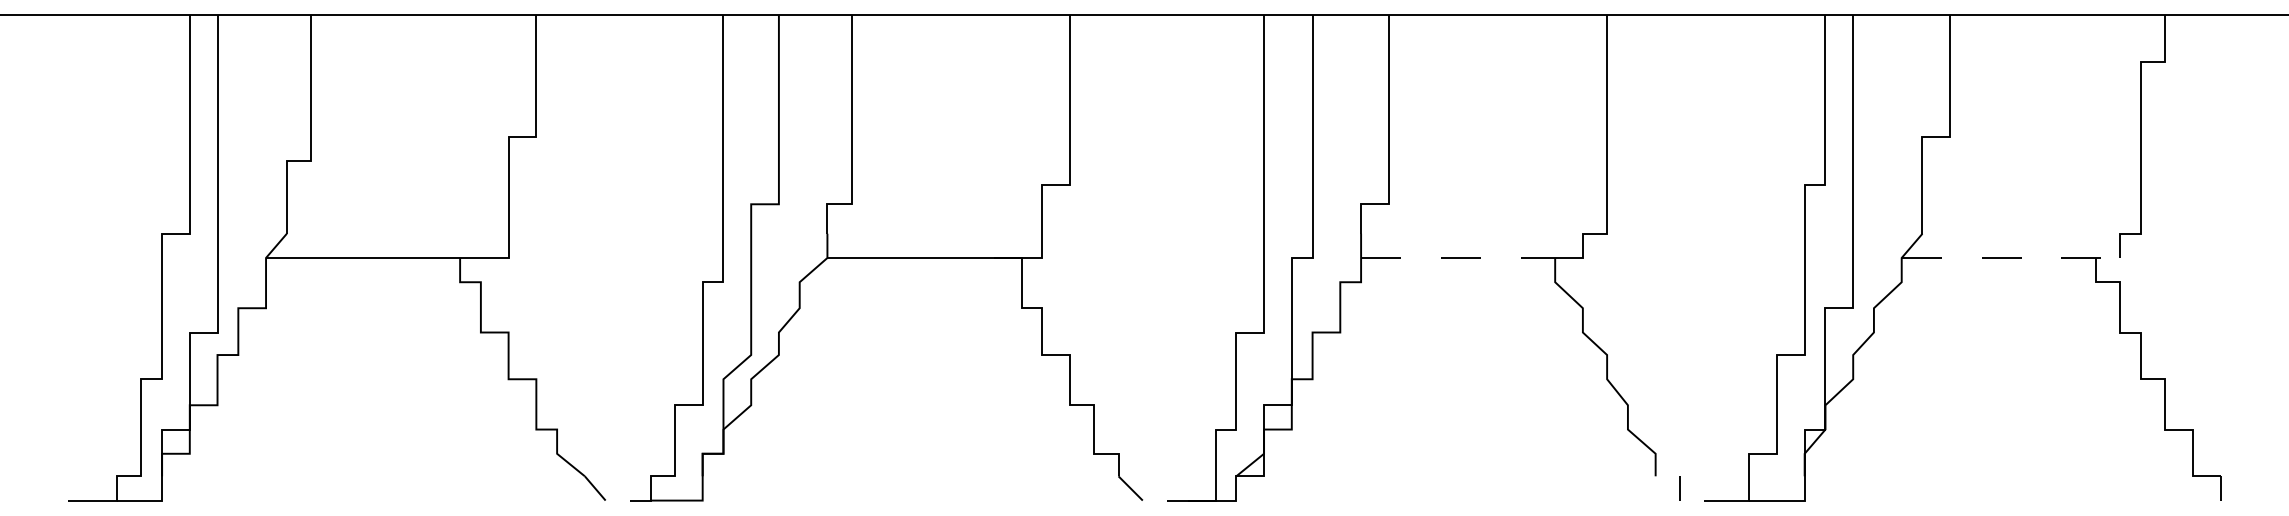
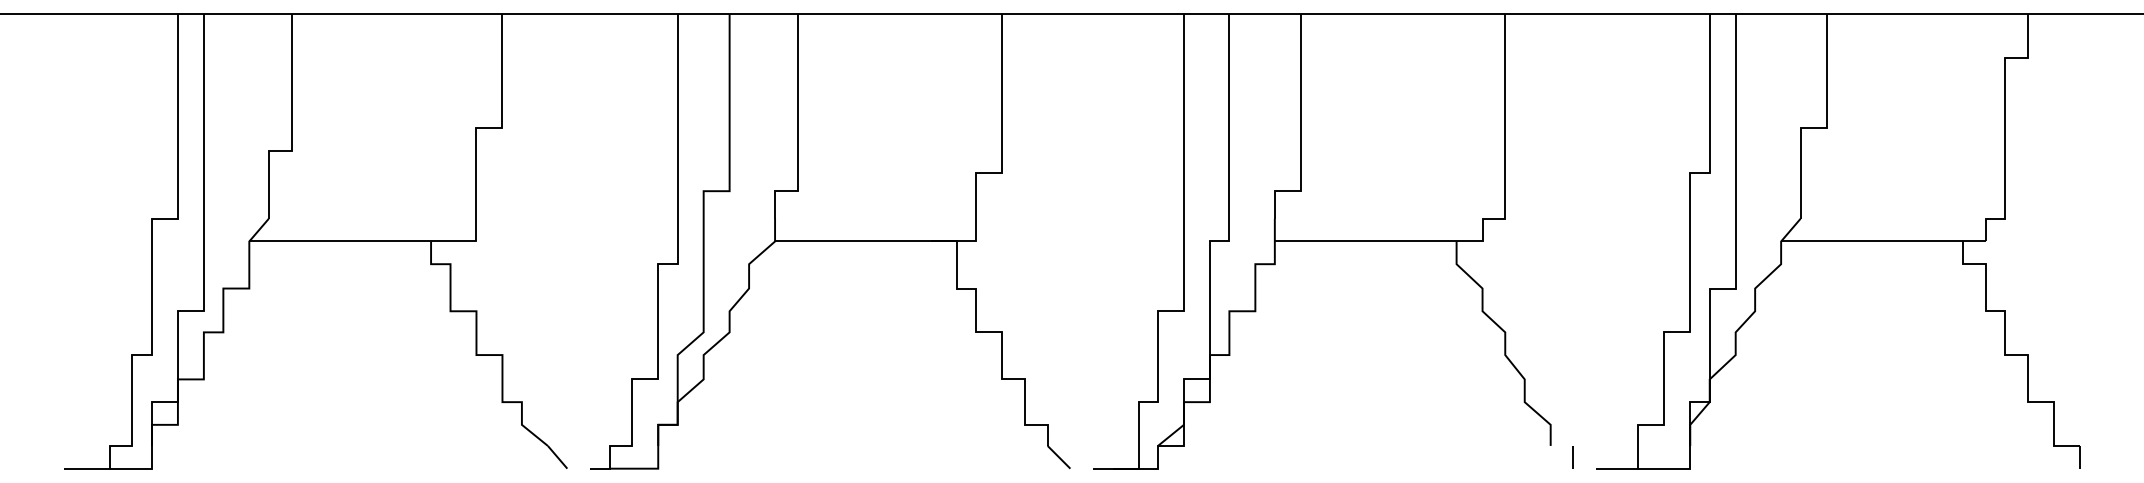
line: (1457, 258) -> (1365, 241), dashed -> solid
line: (2011, 258) -> (1883, 241), dashed -> solid

